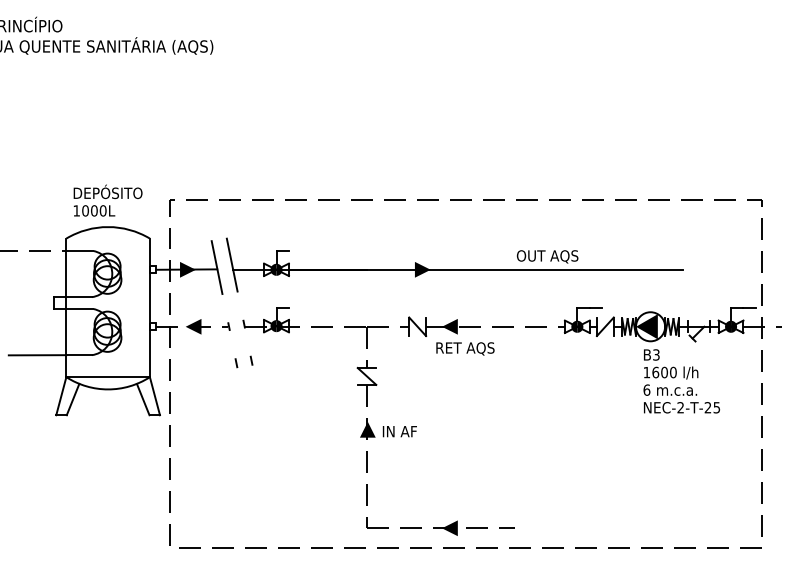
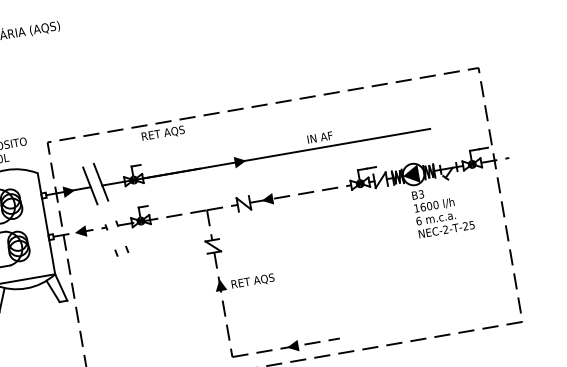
text: (547, 256) -> (329, 136), OUT AQS -> IN AF
text: (465, 348) -> (163, 133), moved
text: (412, 432) -> (253, 281), IN AF -> RET AQS

